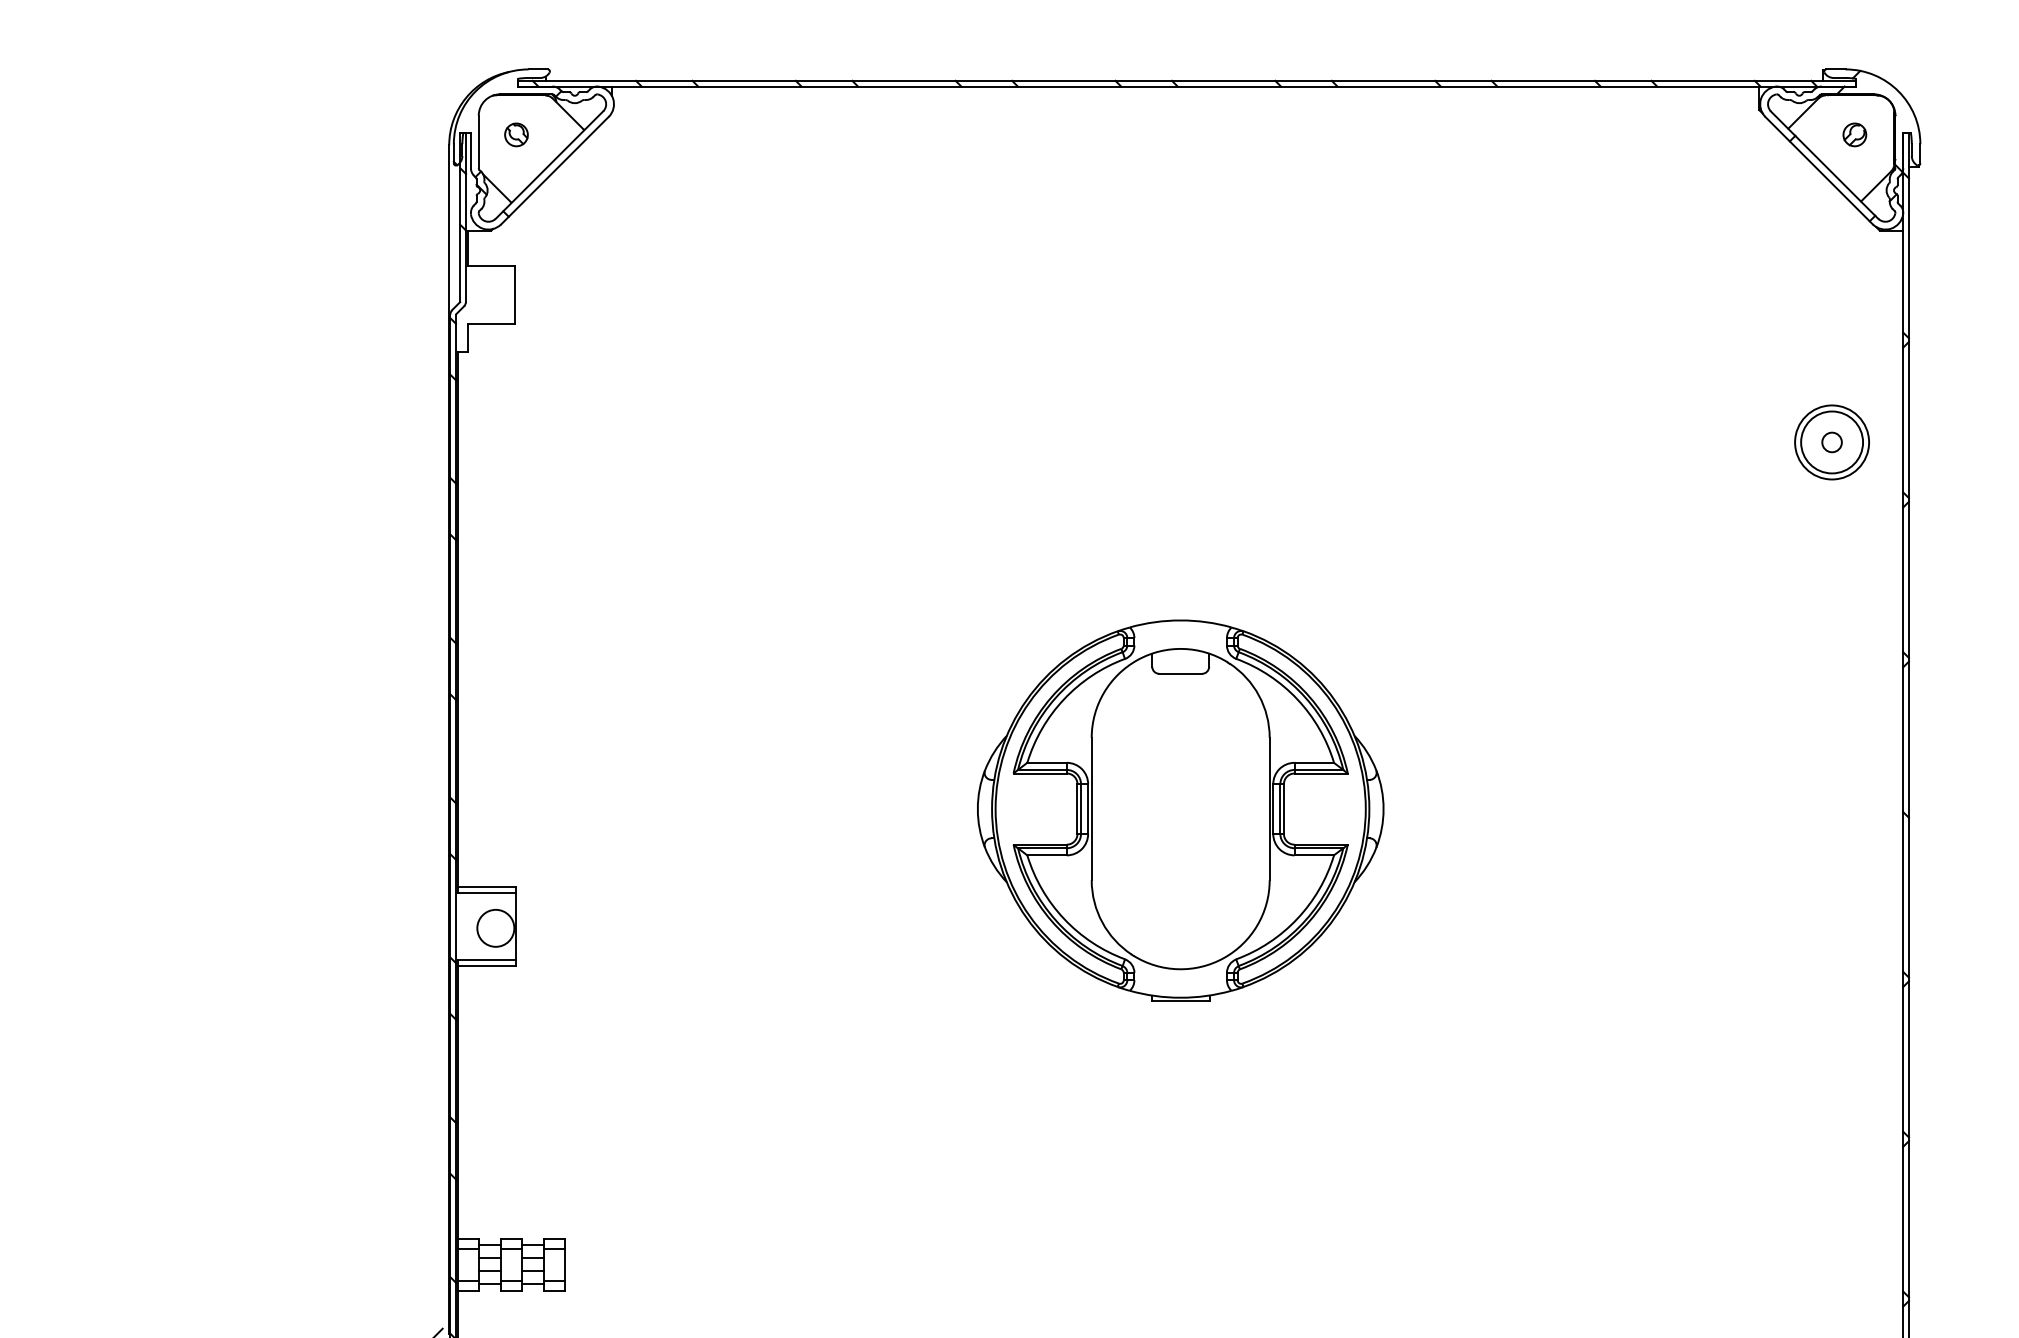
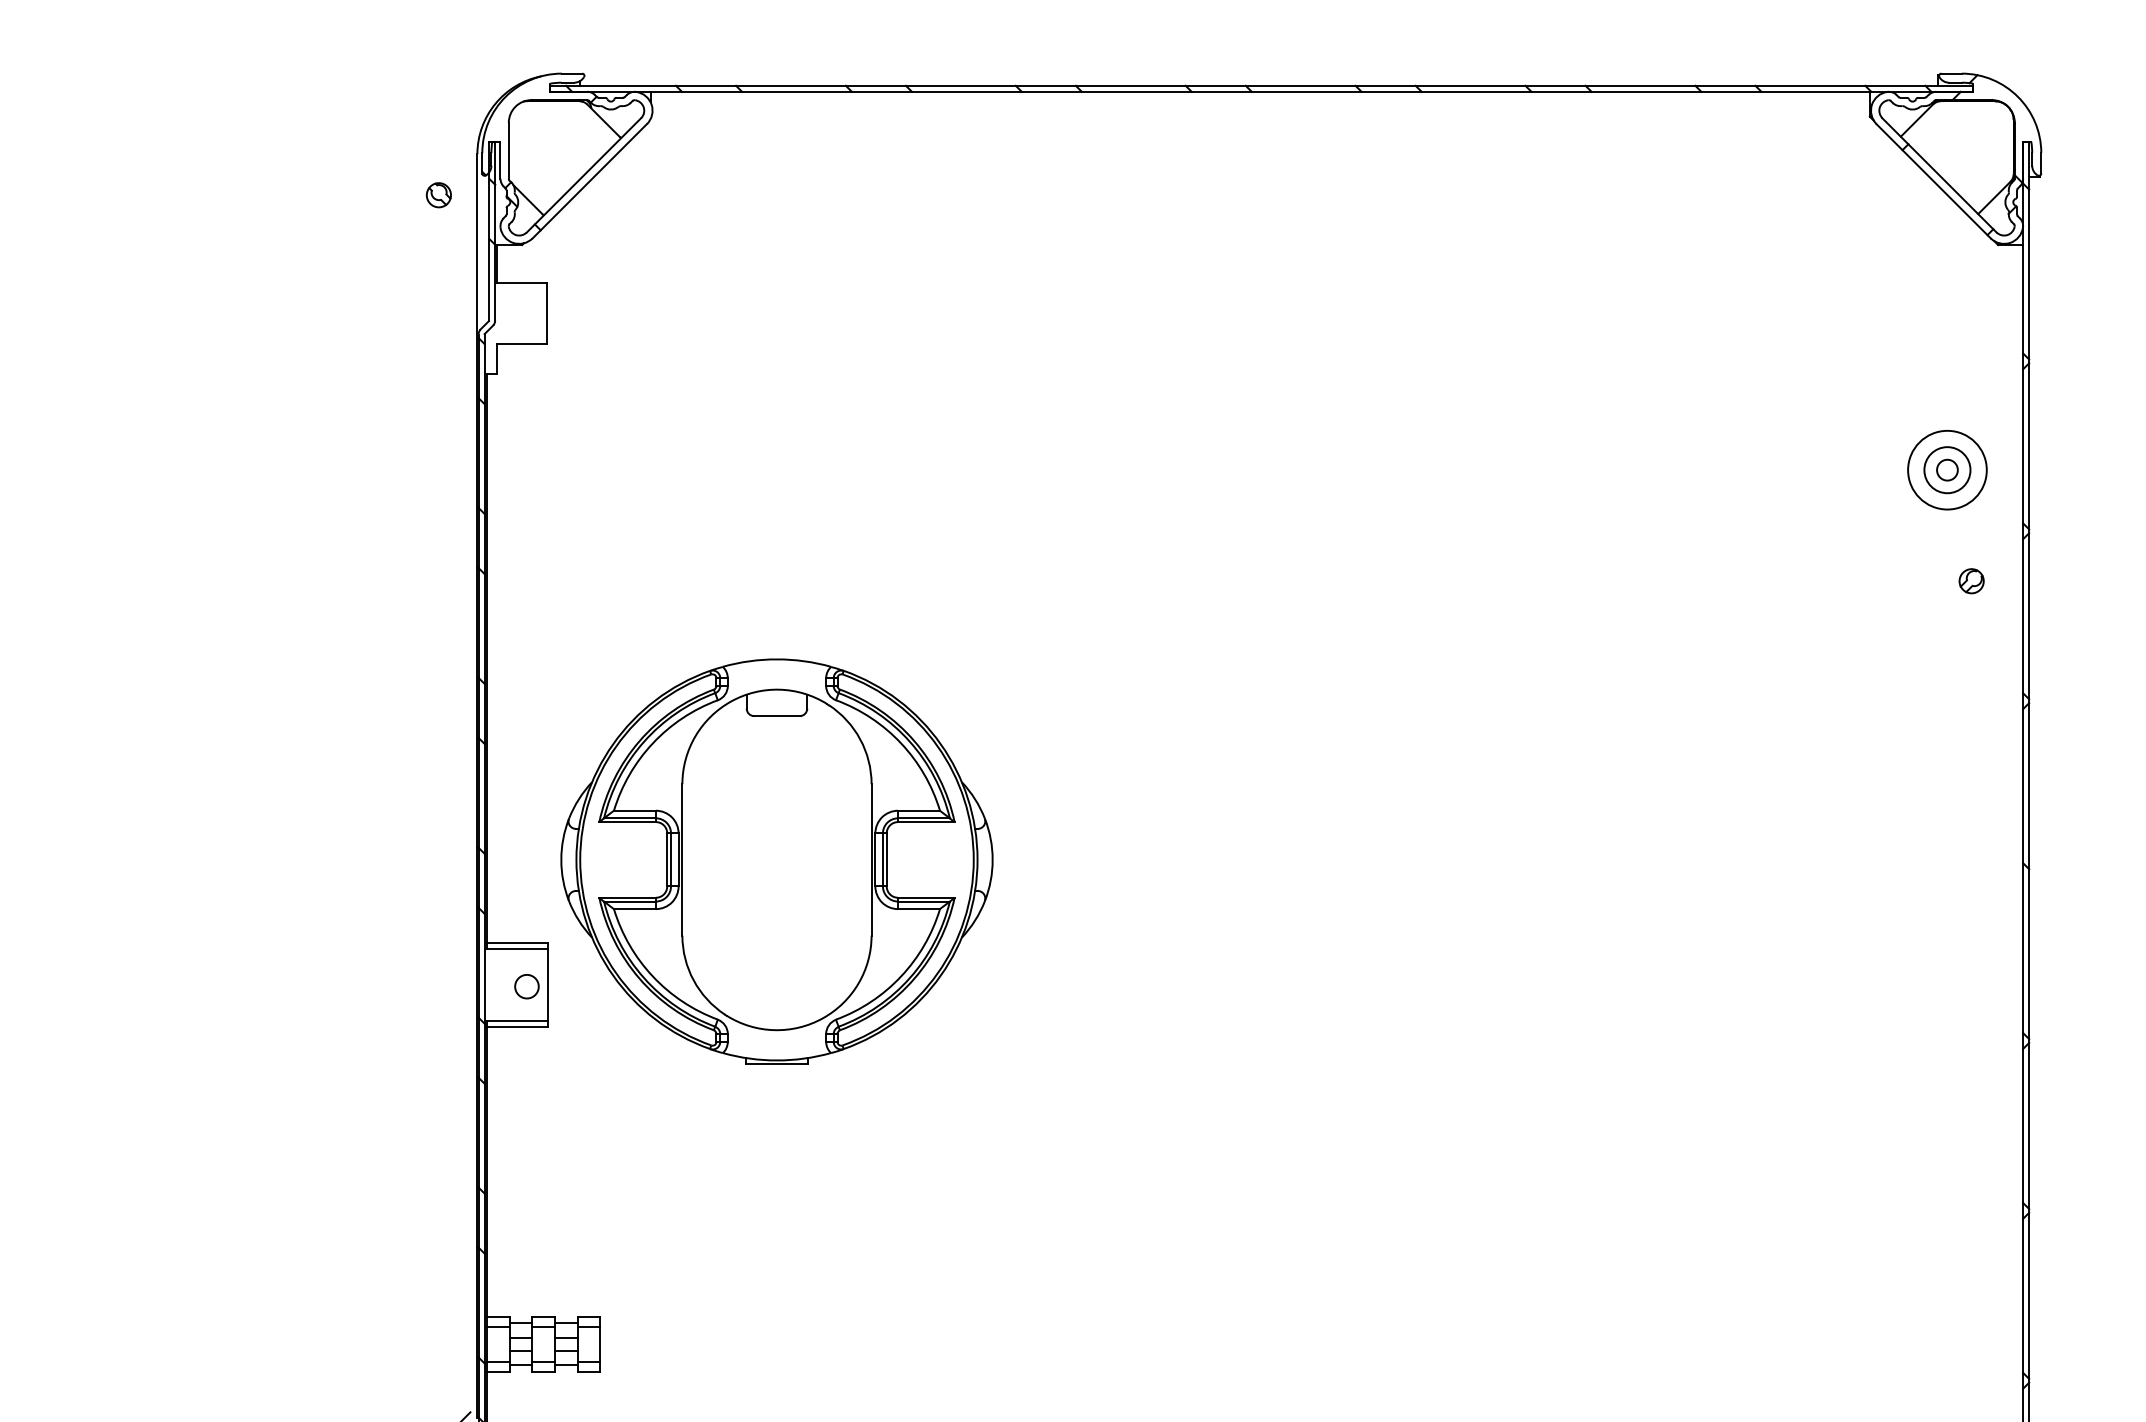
part: (516, 135) -> (438, 195), moved
part: (1854, 135) -> (1971, 581), moved
circle: (1832, 442) -> (1947, 470), size x0.7
part: (1180, 810) -> (776, 861), moved
circle: (495, 928) -> (526, 986), size x0.6

